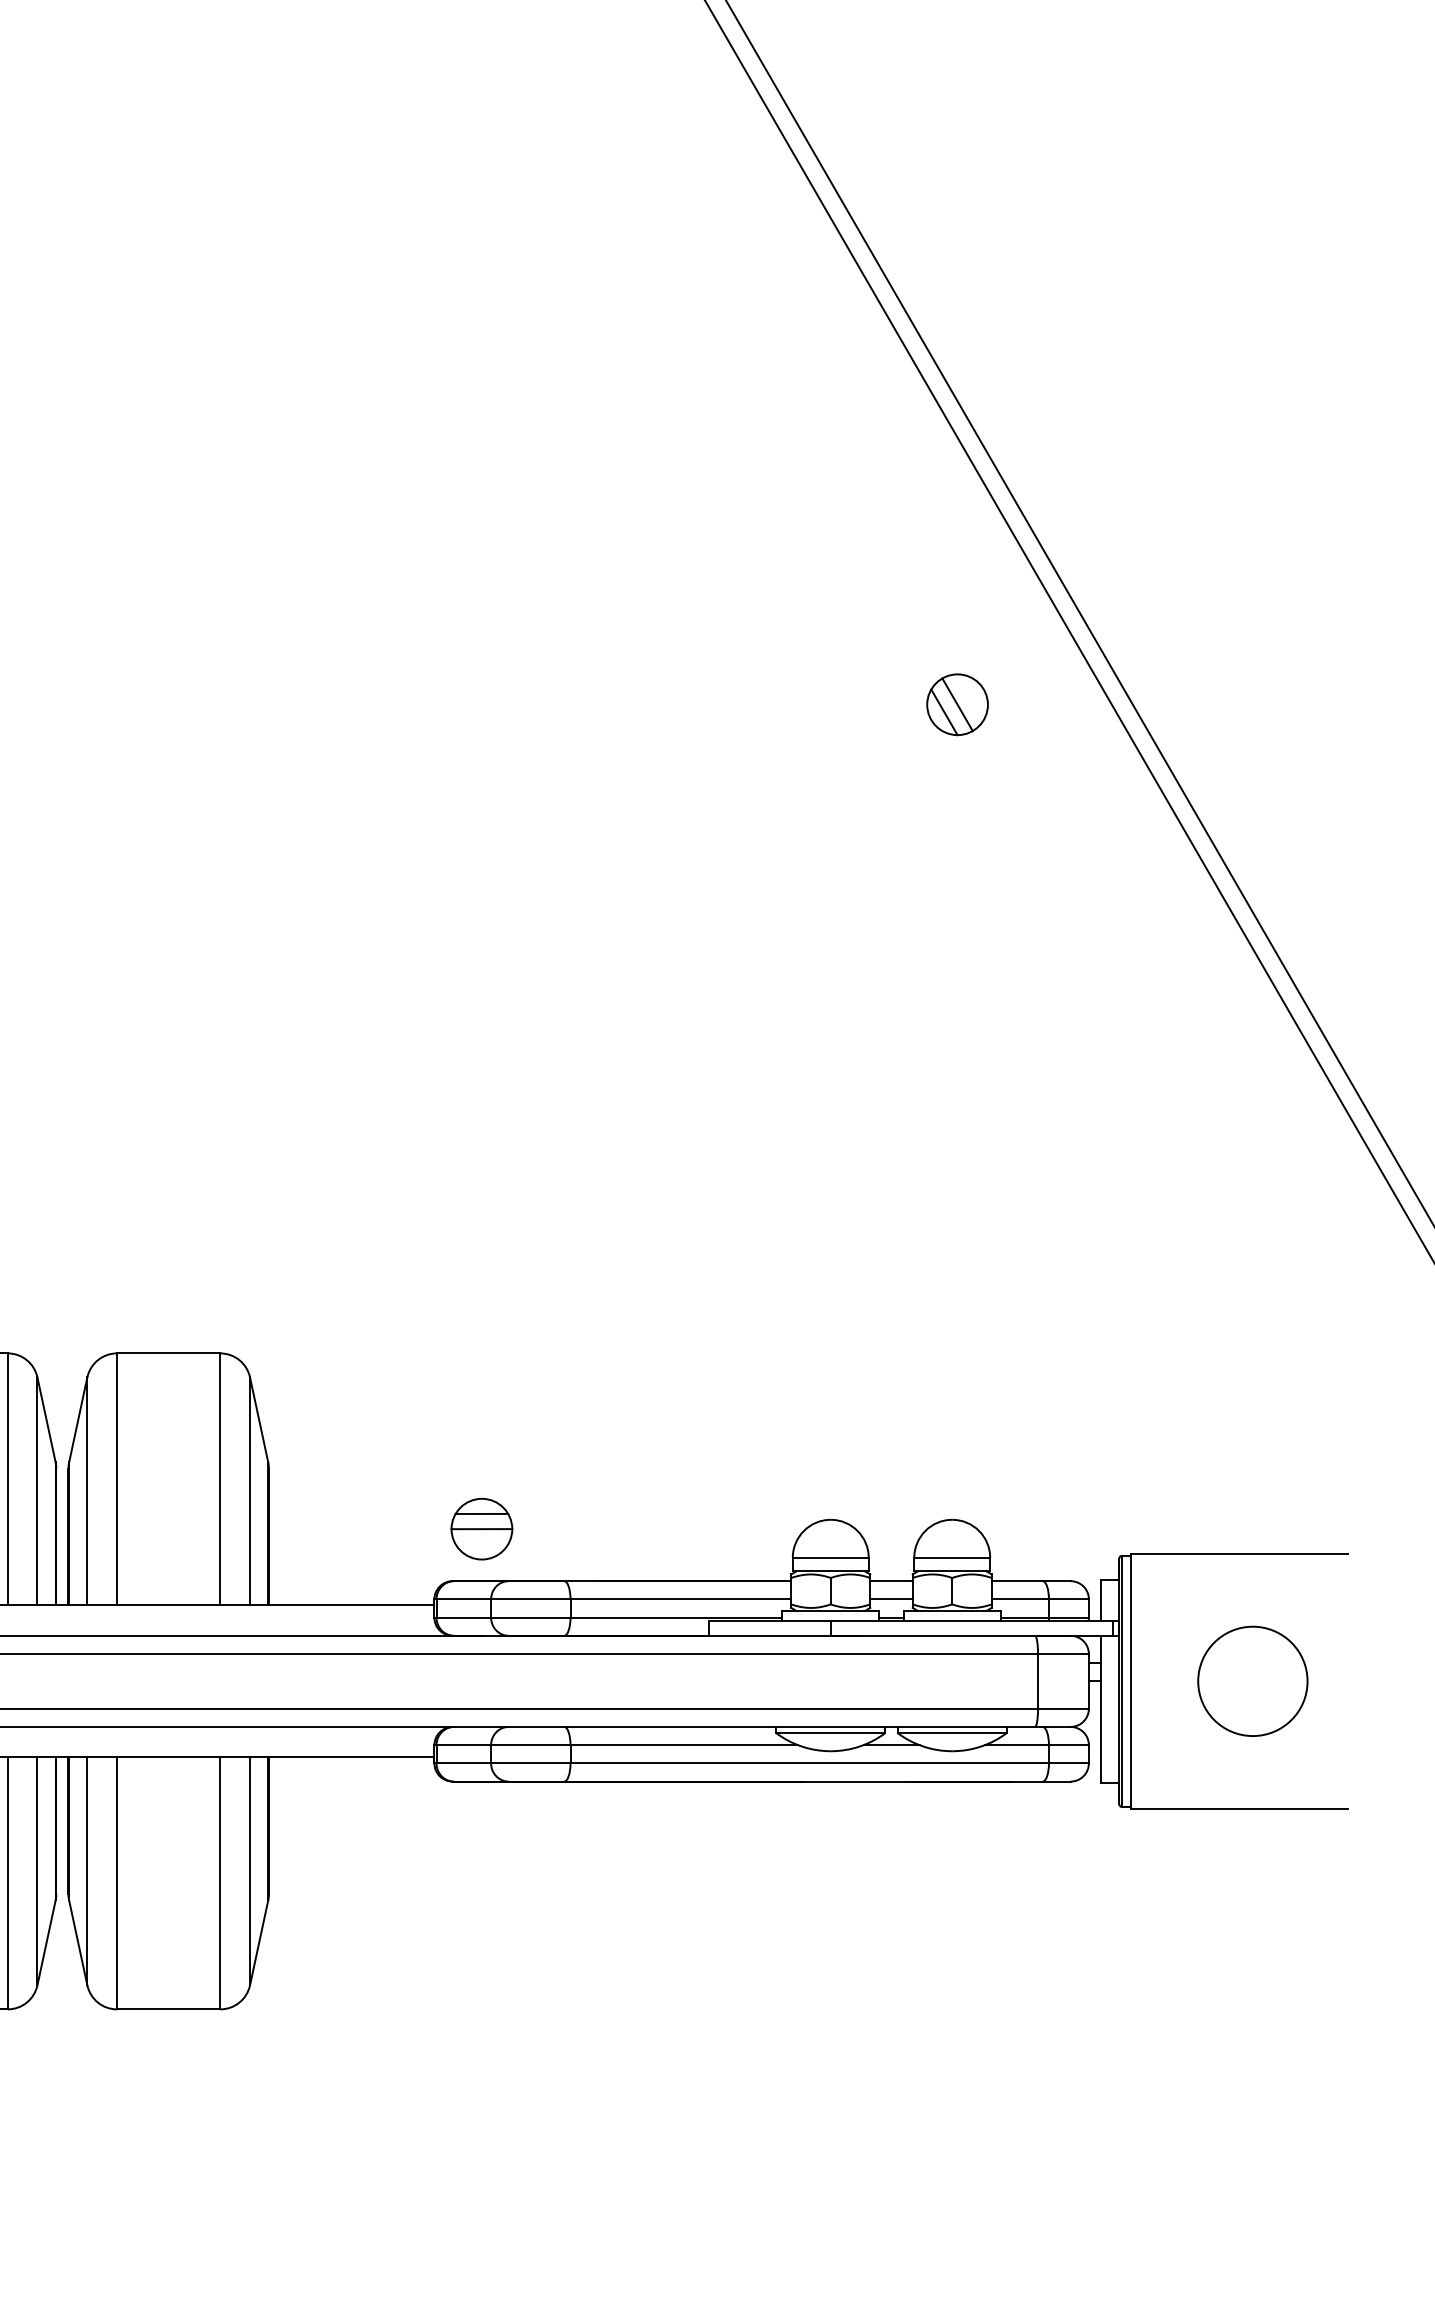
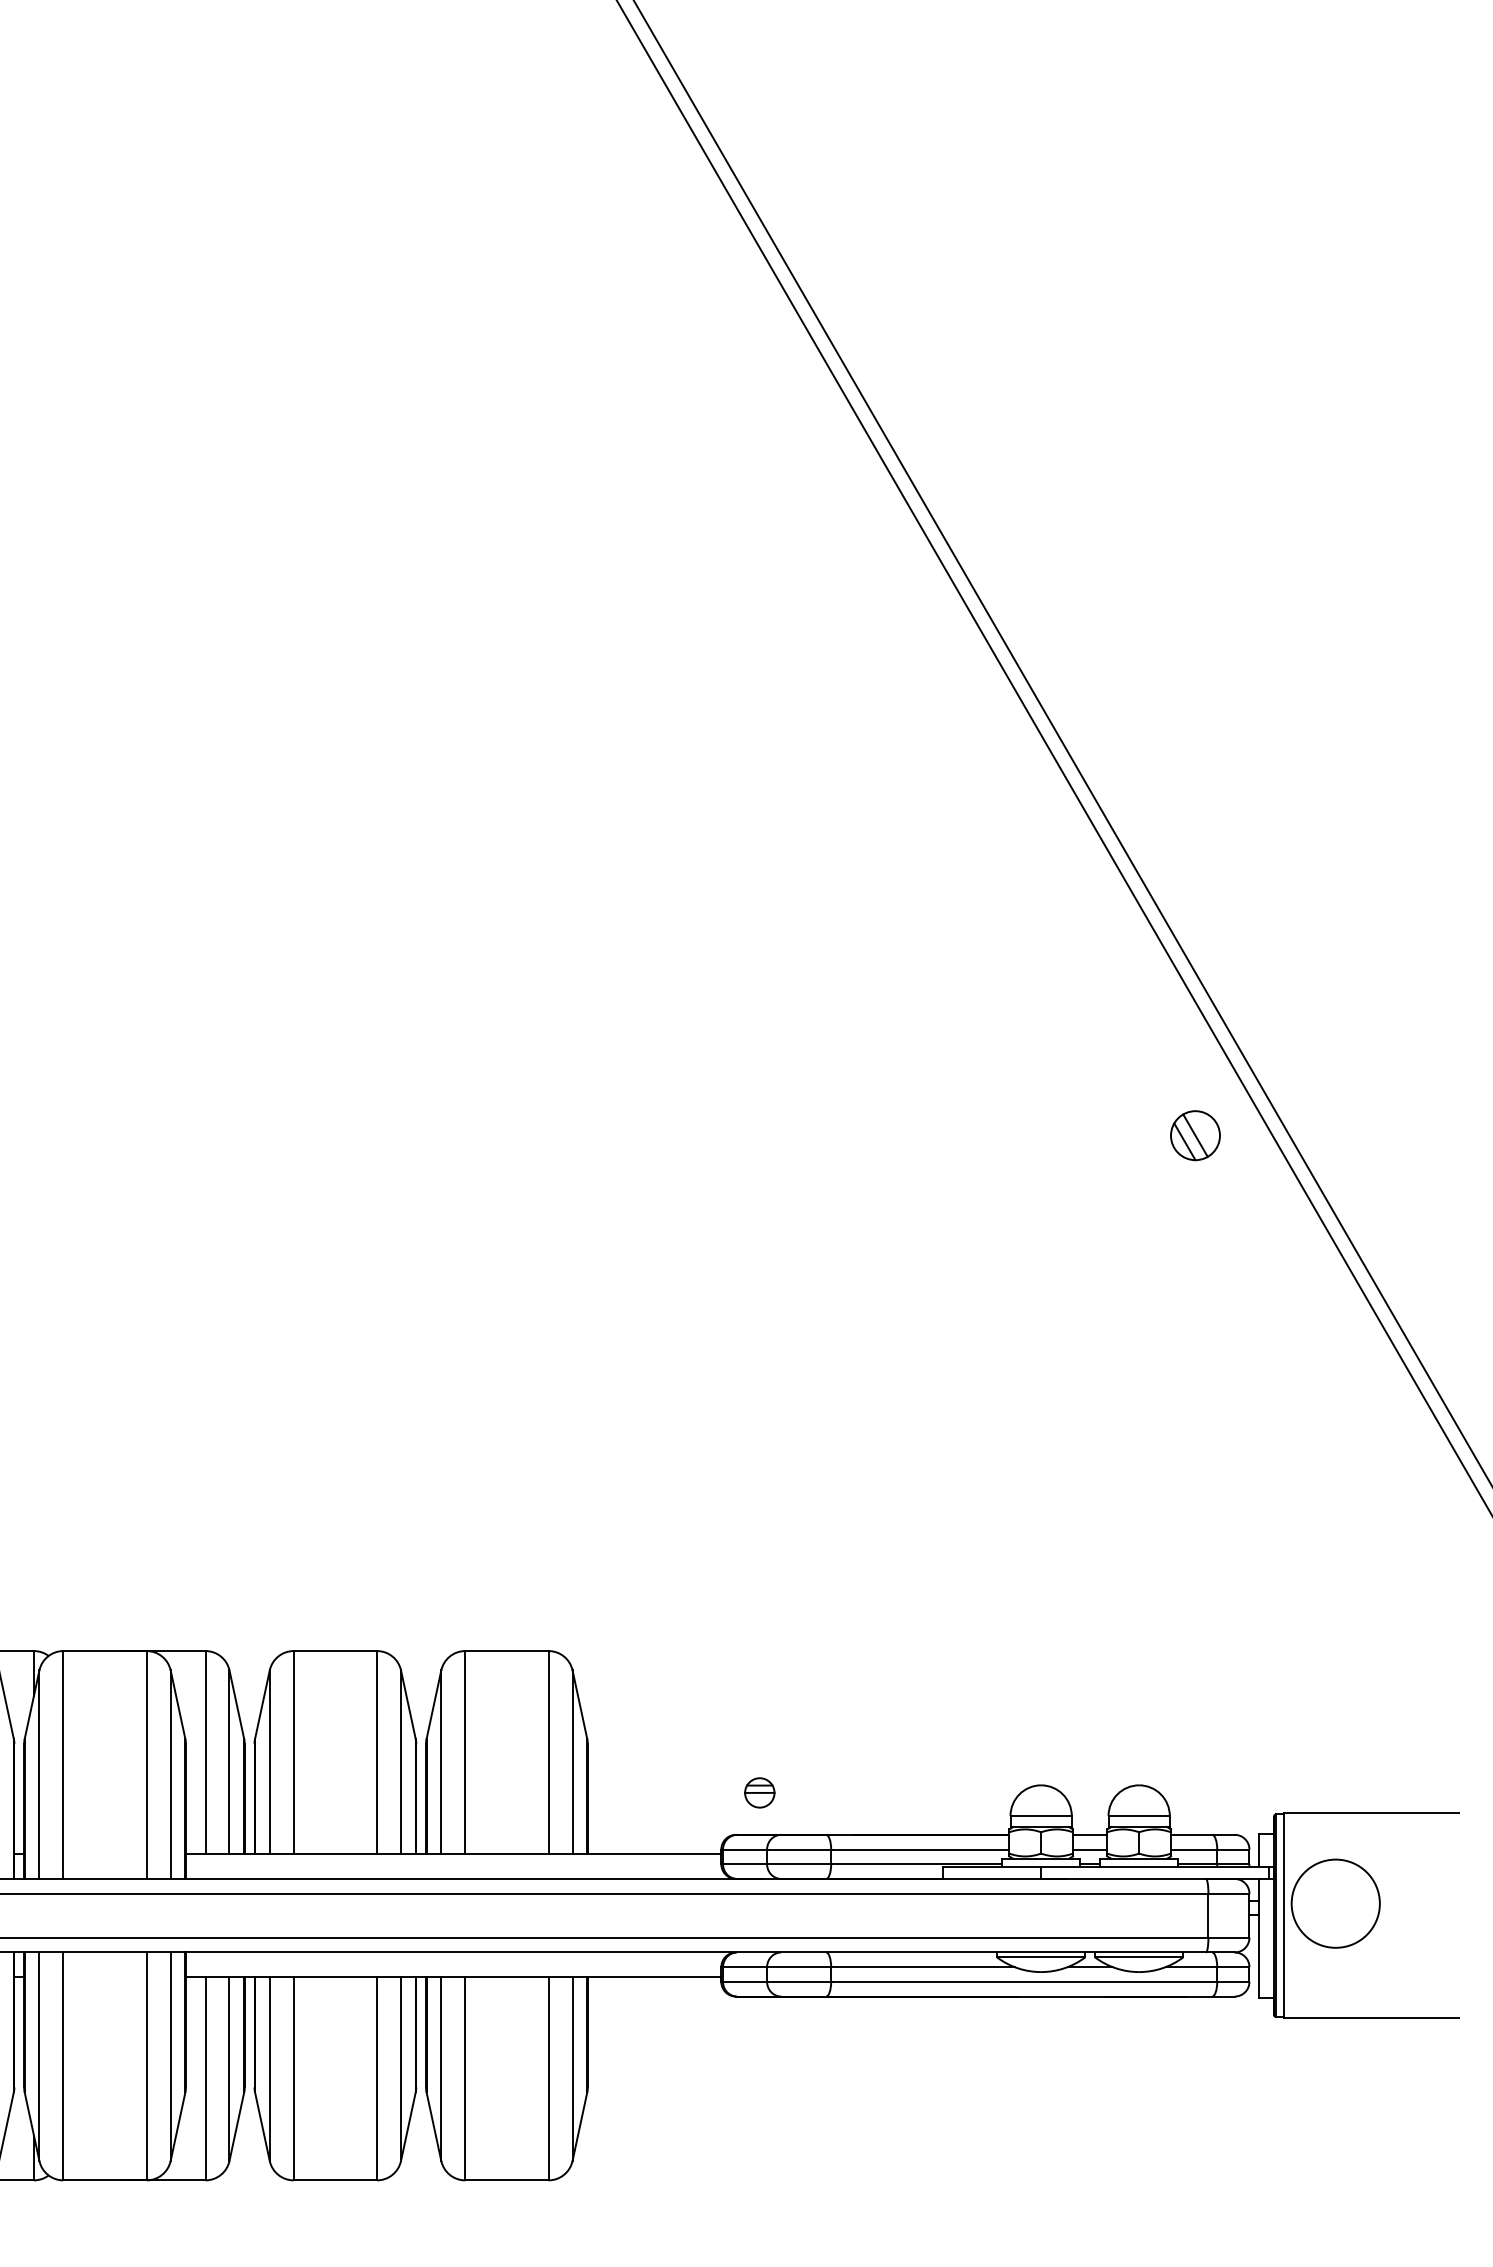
part: (957, 704) -> (1195, 1135), moved
part: (481, 1528) -> (759, 1792), size x0.6
circle: (1252, 1681) -> (1335, 1903), moved

